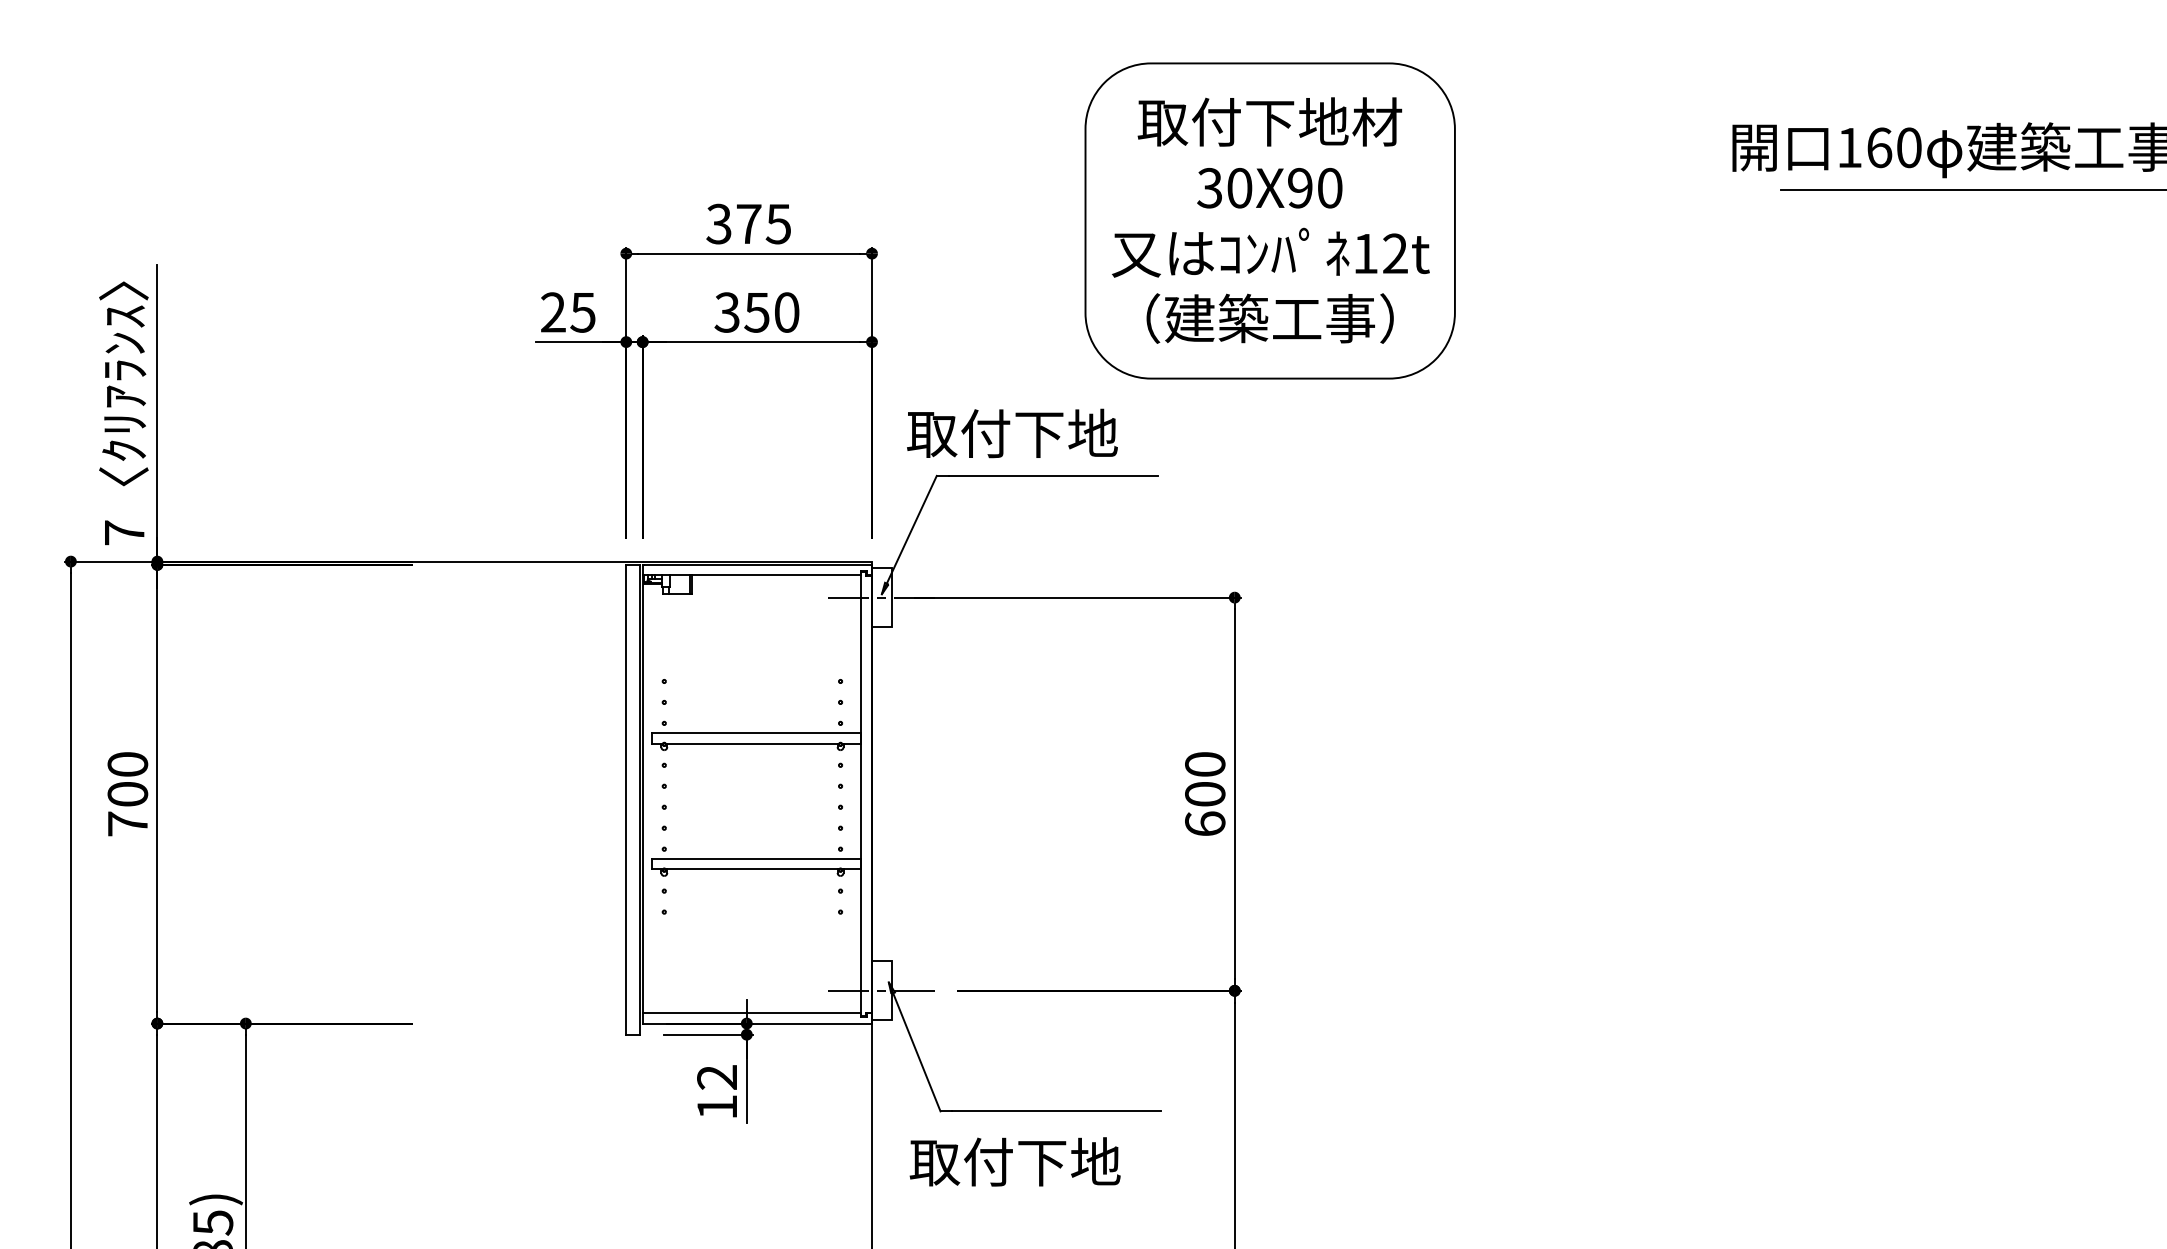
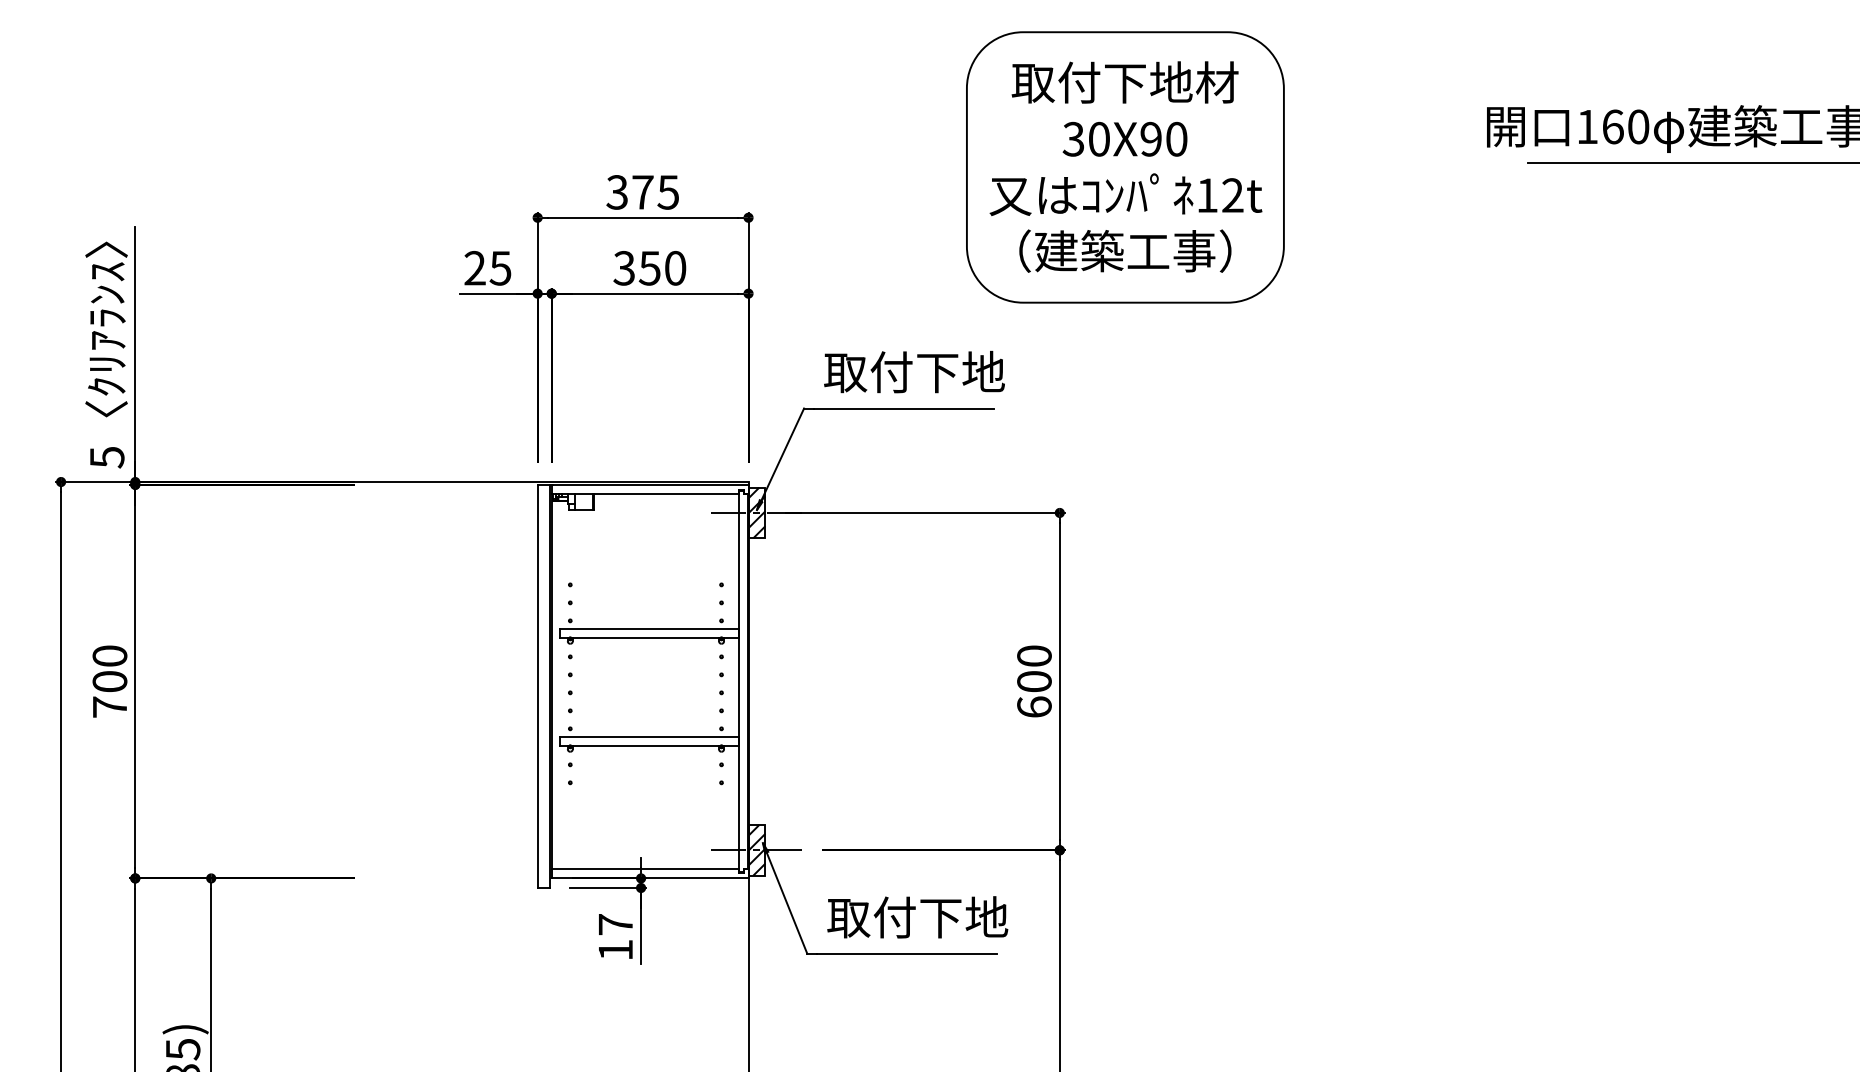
part: (1269, 220) -> (1124, 167), moved
text: (1012, 433) -> (914, 372), moved
text: (124, 533) -> (107, 457), 7 -> 5
hatch: (881, 597) -> (756, 512), added
hatch: (881, 990) -> (756, 850), added
text: (716, 1077) -> (615, 924), 12 -> 17
text: (1014, 1161) -> (917, 916), moved

